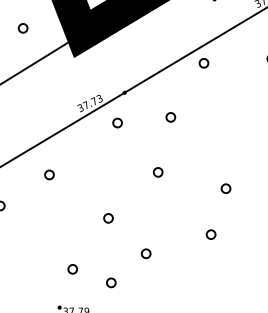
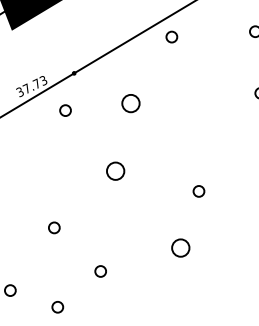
part: (170, 117) -> (130, 103), size x1.6
part: (157, 172) -> (114, 171), size x1.6
part: (210, 234) -> (179, 247), size x1.6

